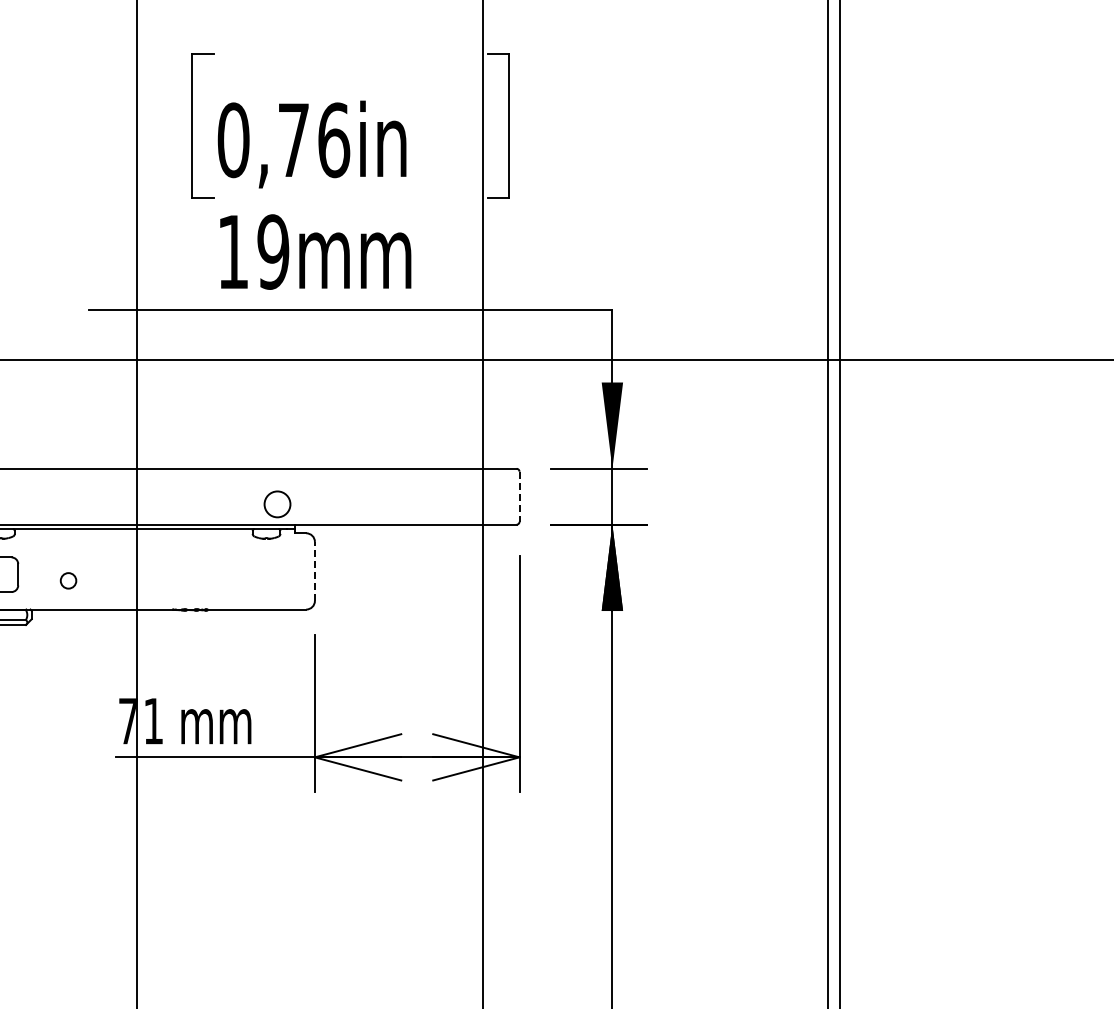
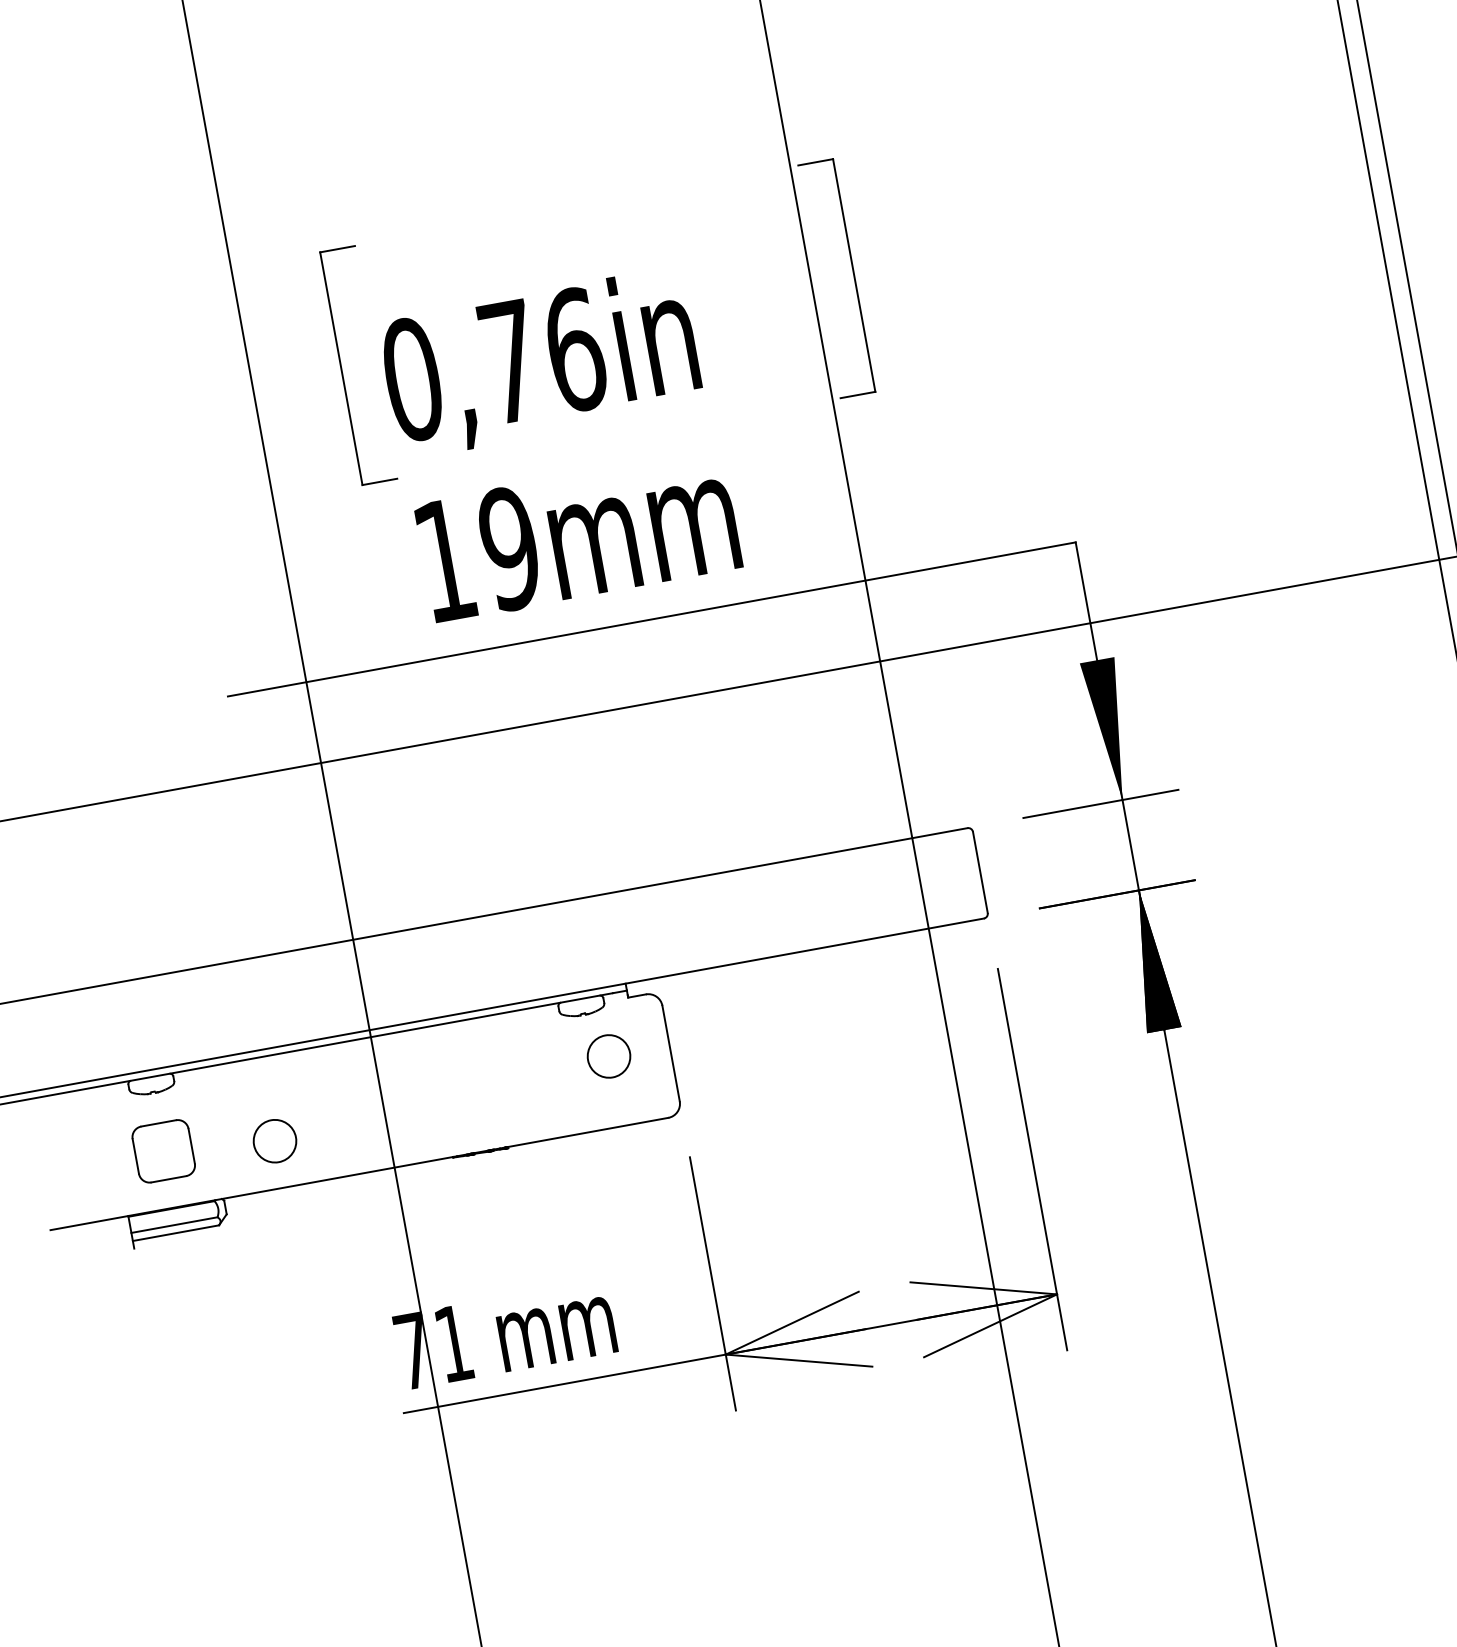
line: (519, 497) -> (980, 873), dashed -> solid
circle: (277, 504) -> (609, 1056), moved
line: (314, 570) -> (670, 1052), dashed -> solid
circle: (68, 580) -> (274, 1140), size x1.67

